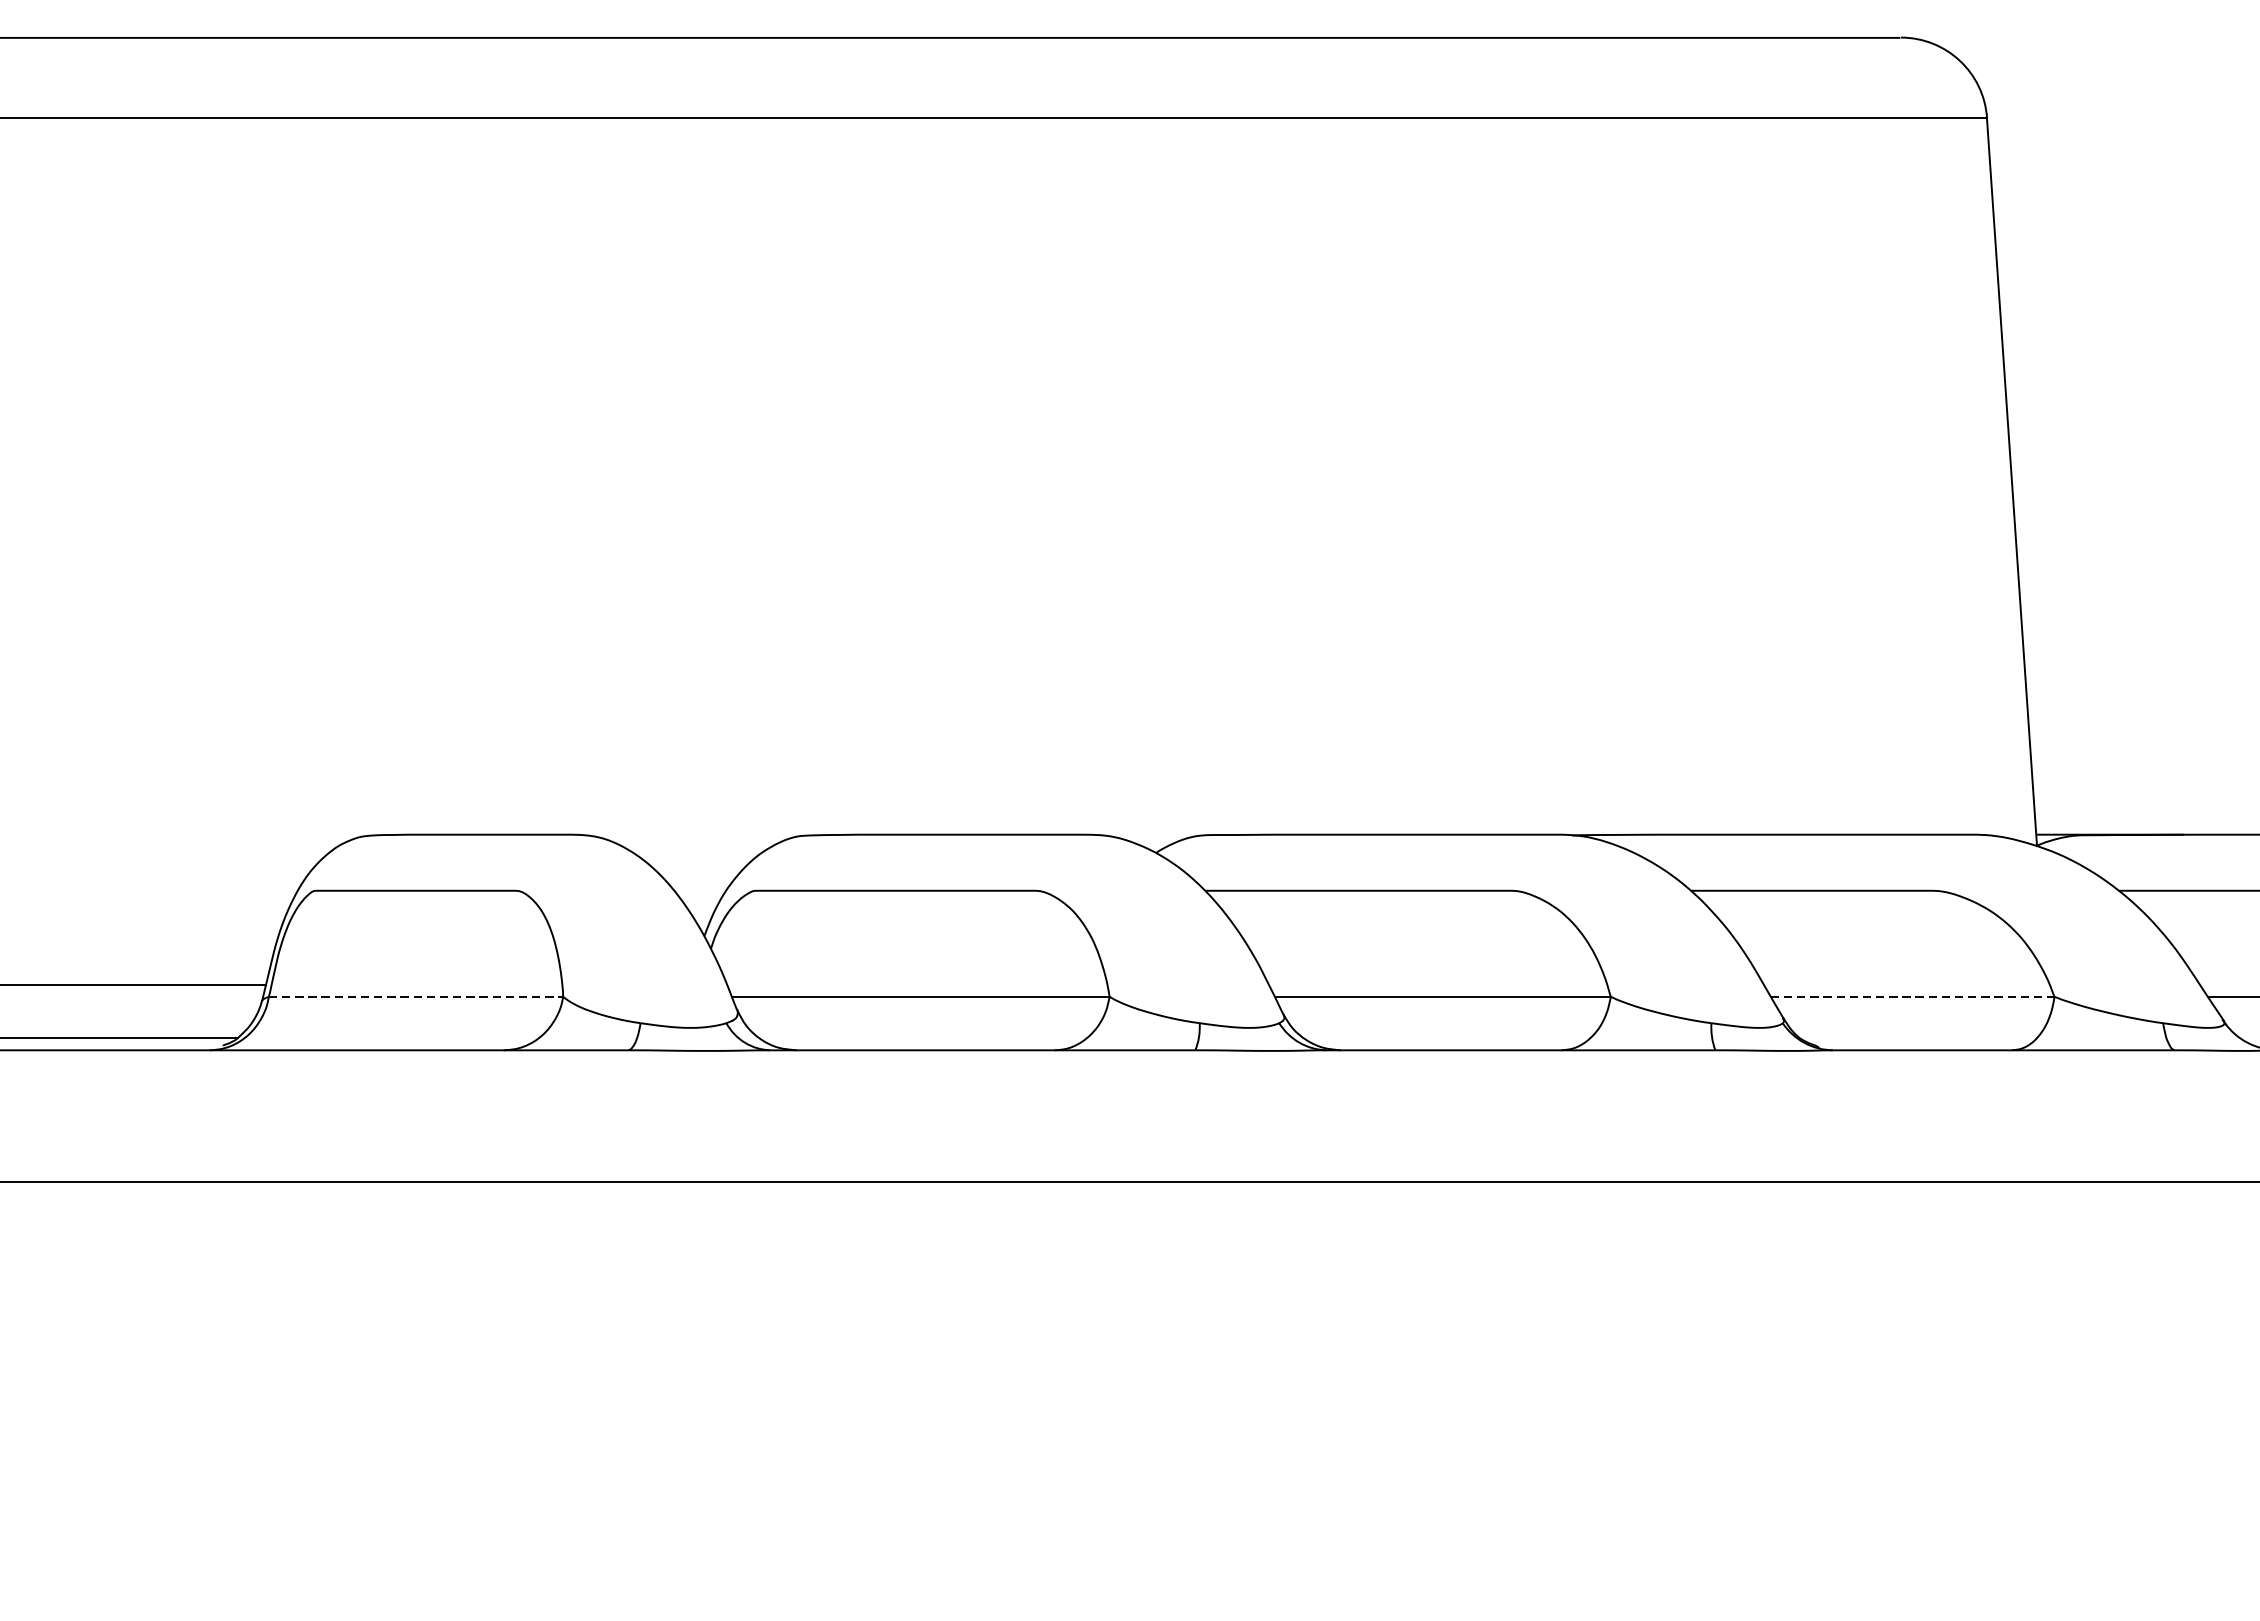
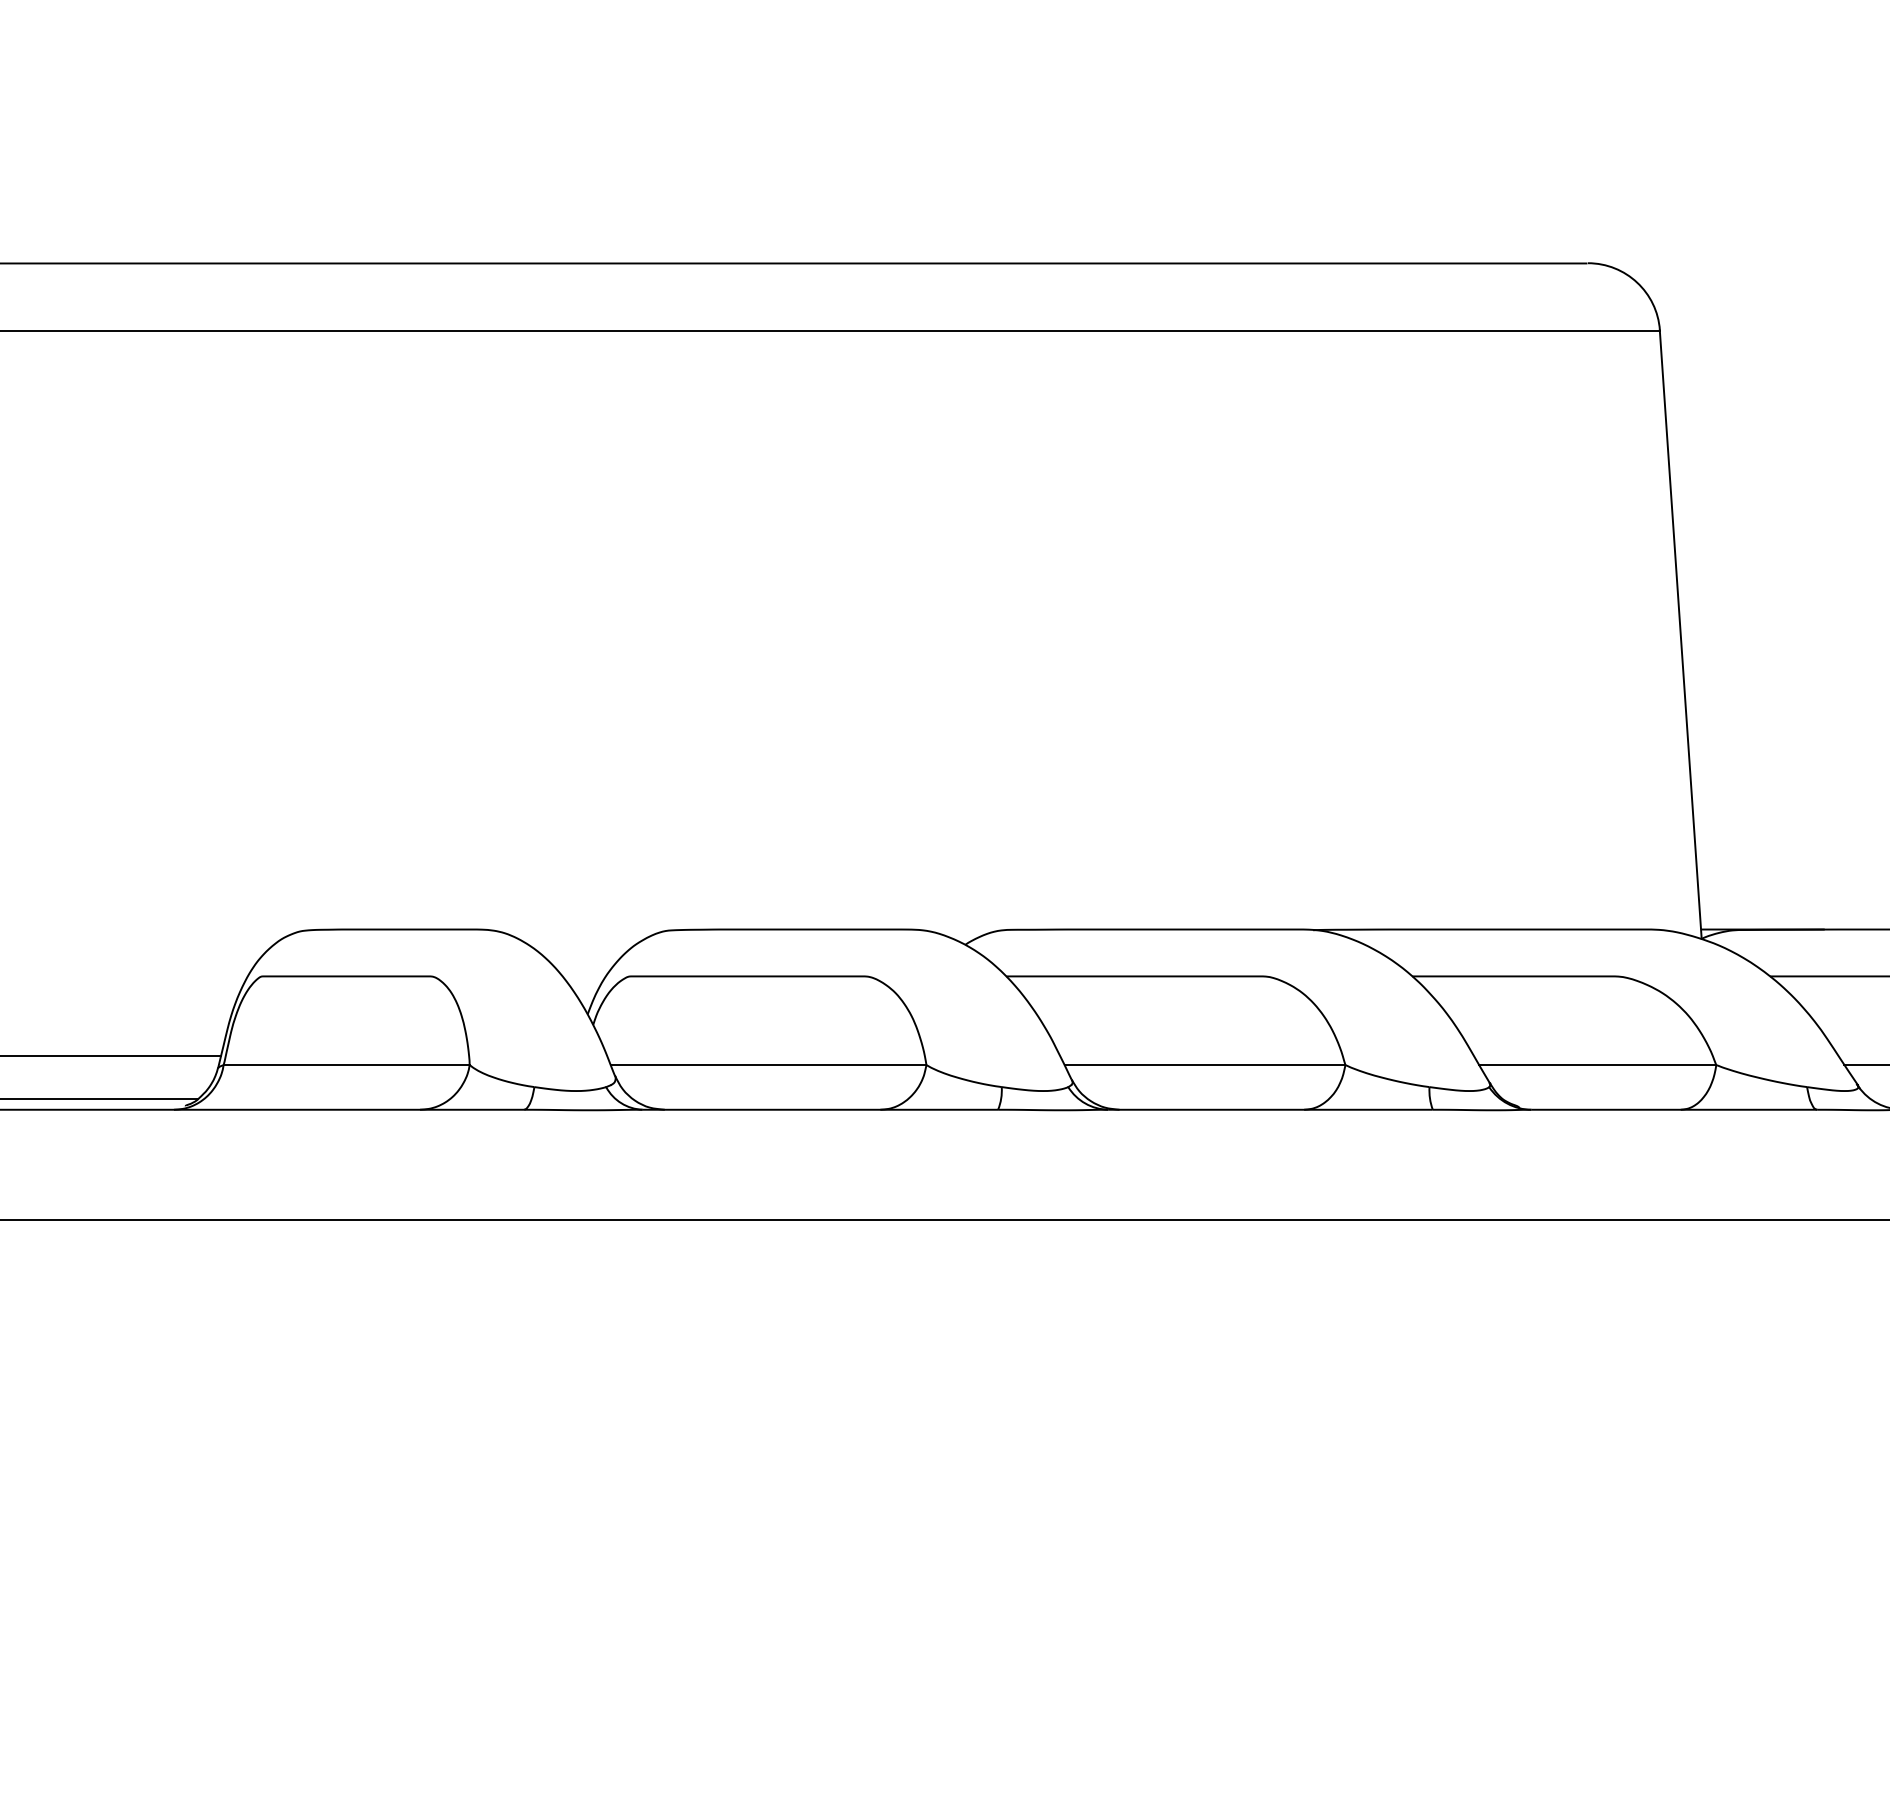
line: (417, 997) -> (347, 1065), dashed -> solid
line: (1912, 997) -> (1597, 1065), dashed -> solid

